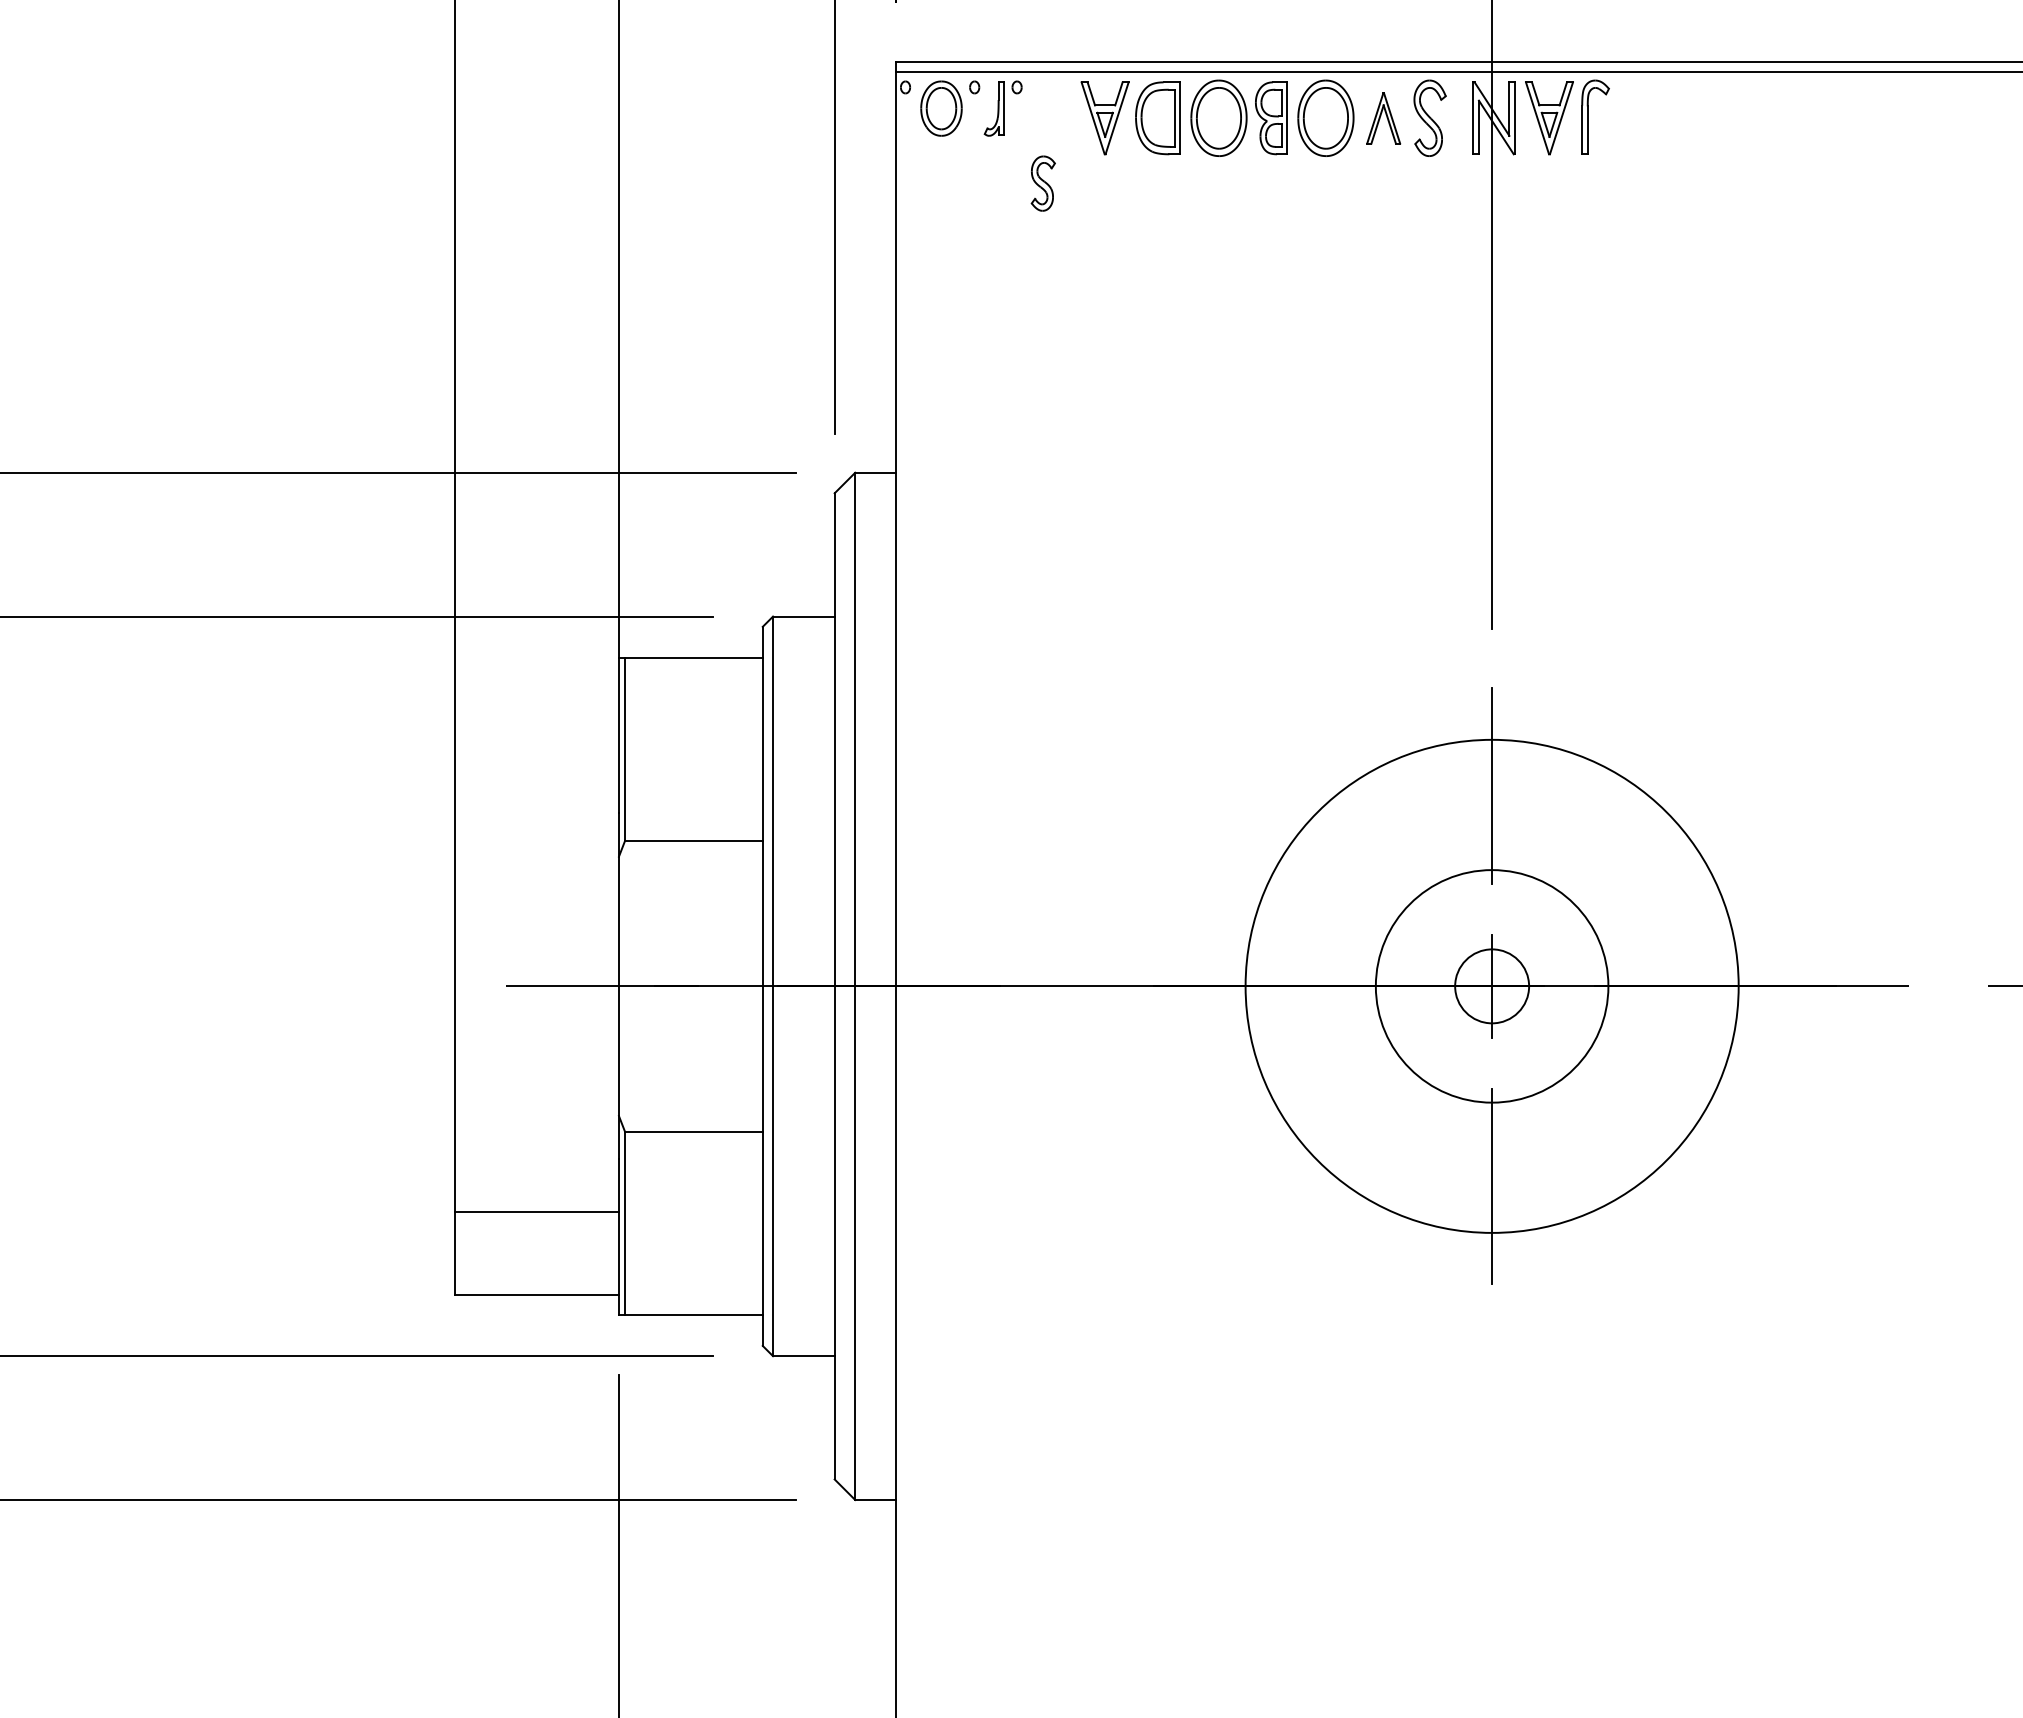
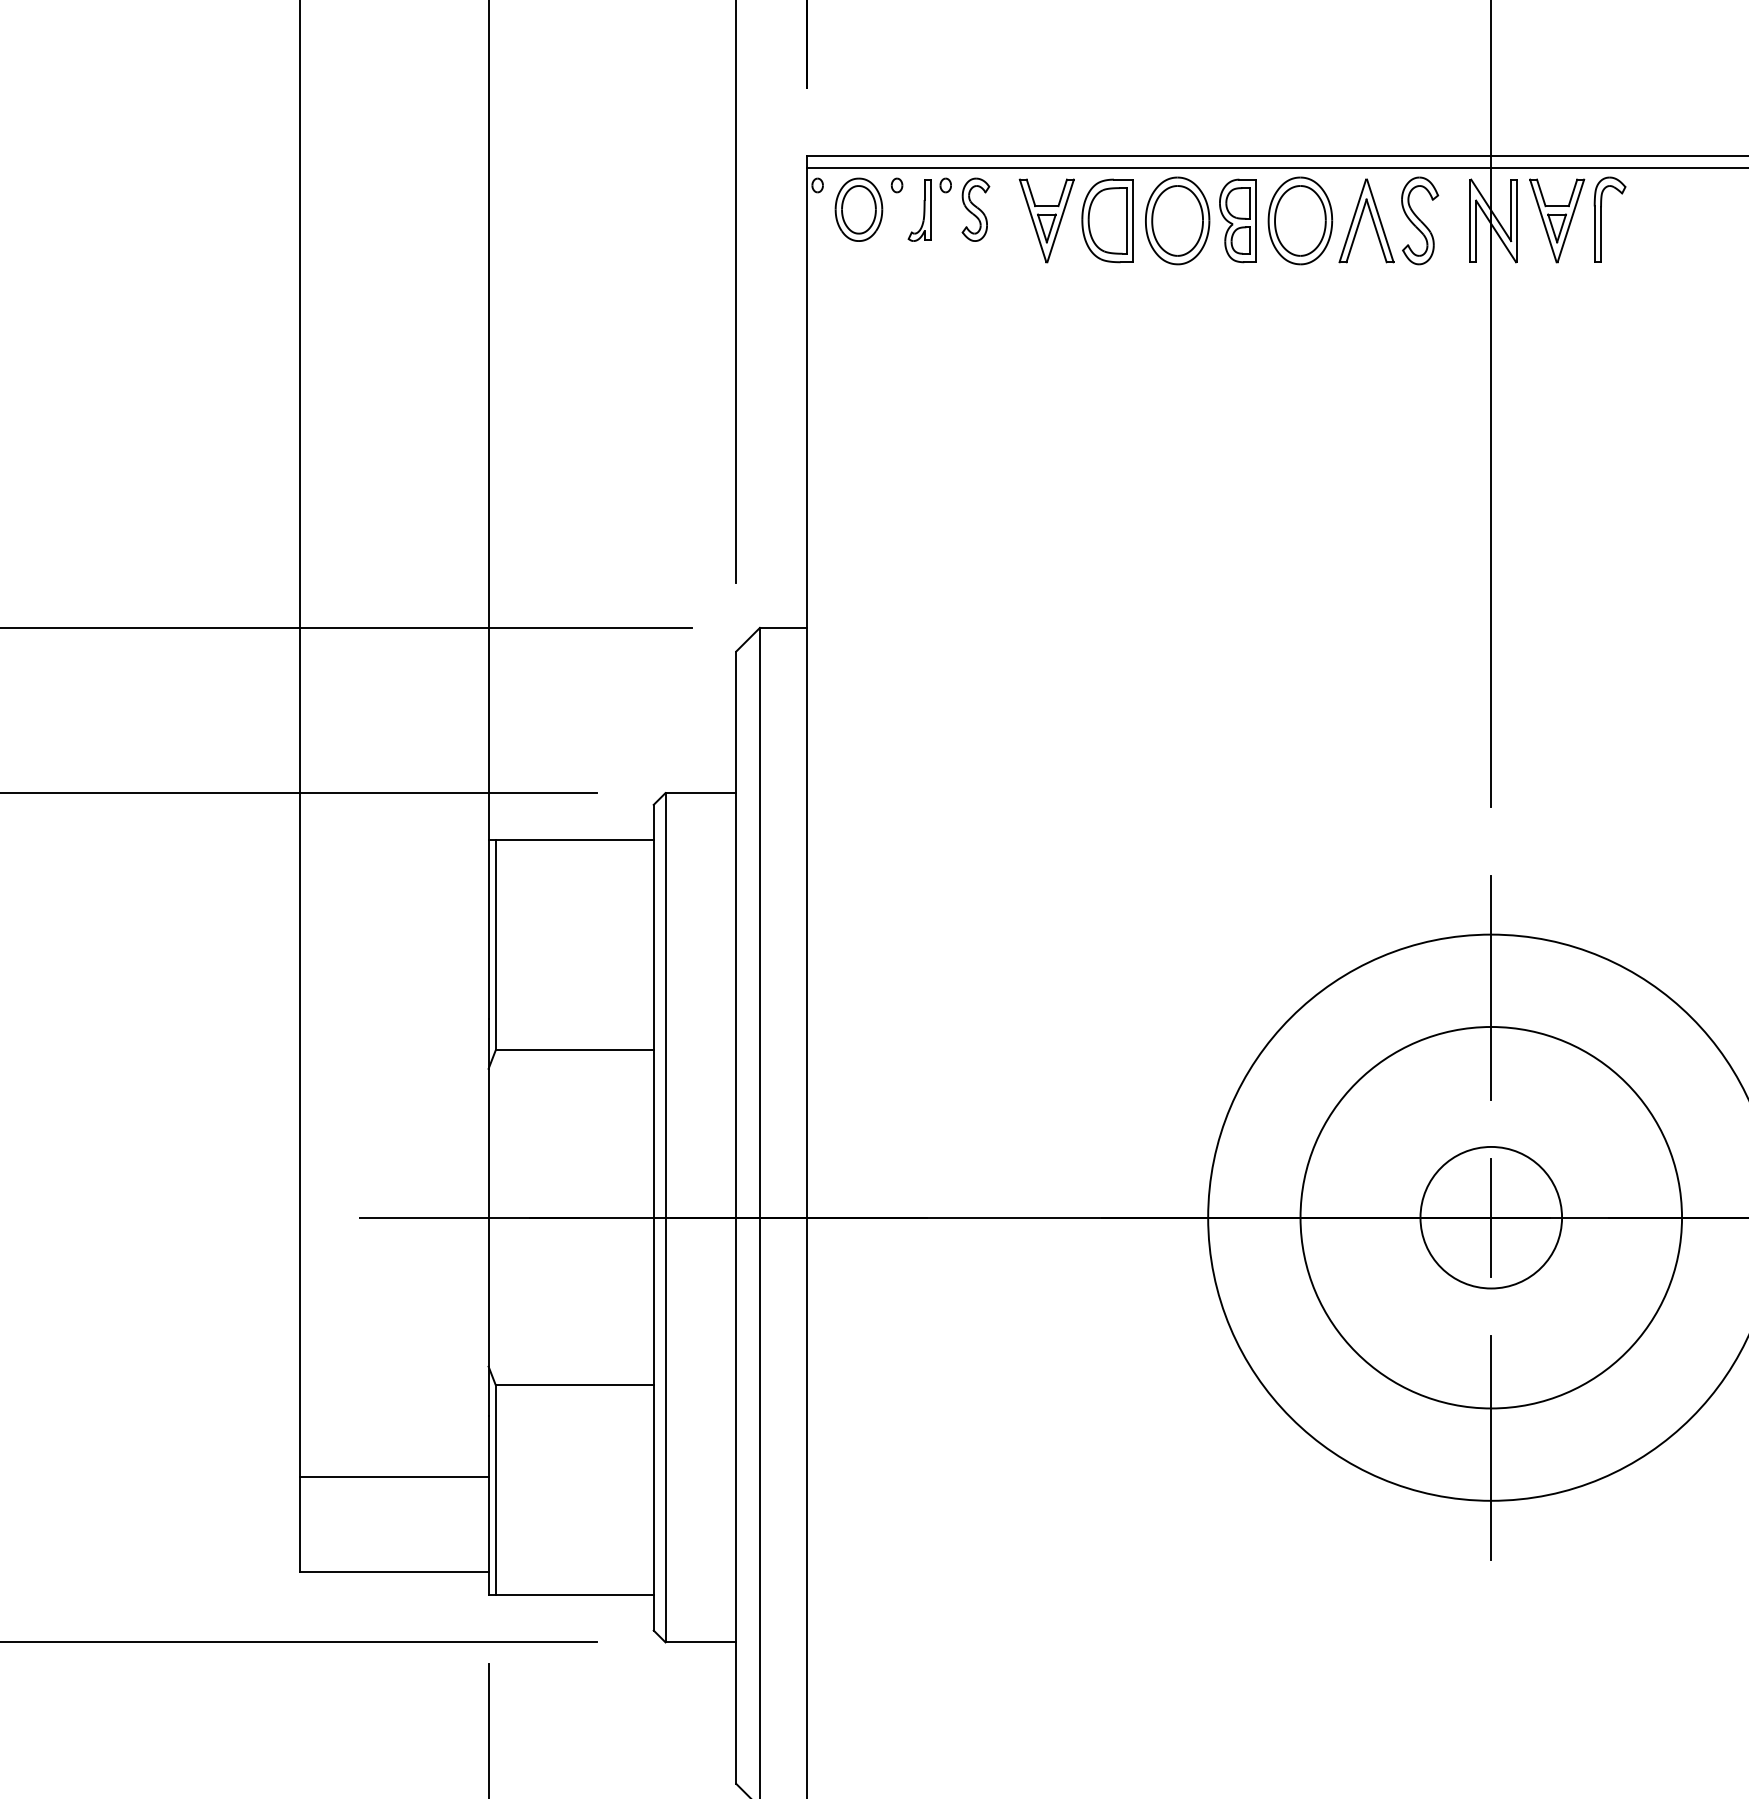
part: (1383, 118) -> (1366, 221), size x1.43
part: (1042, 183) -> (974, 209), moved
circle: (1491, 986) -> (1490, 1217), size x1.67
circle: (1492, 986) -> (1491, 1217), size x1.43

